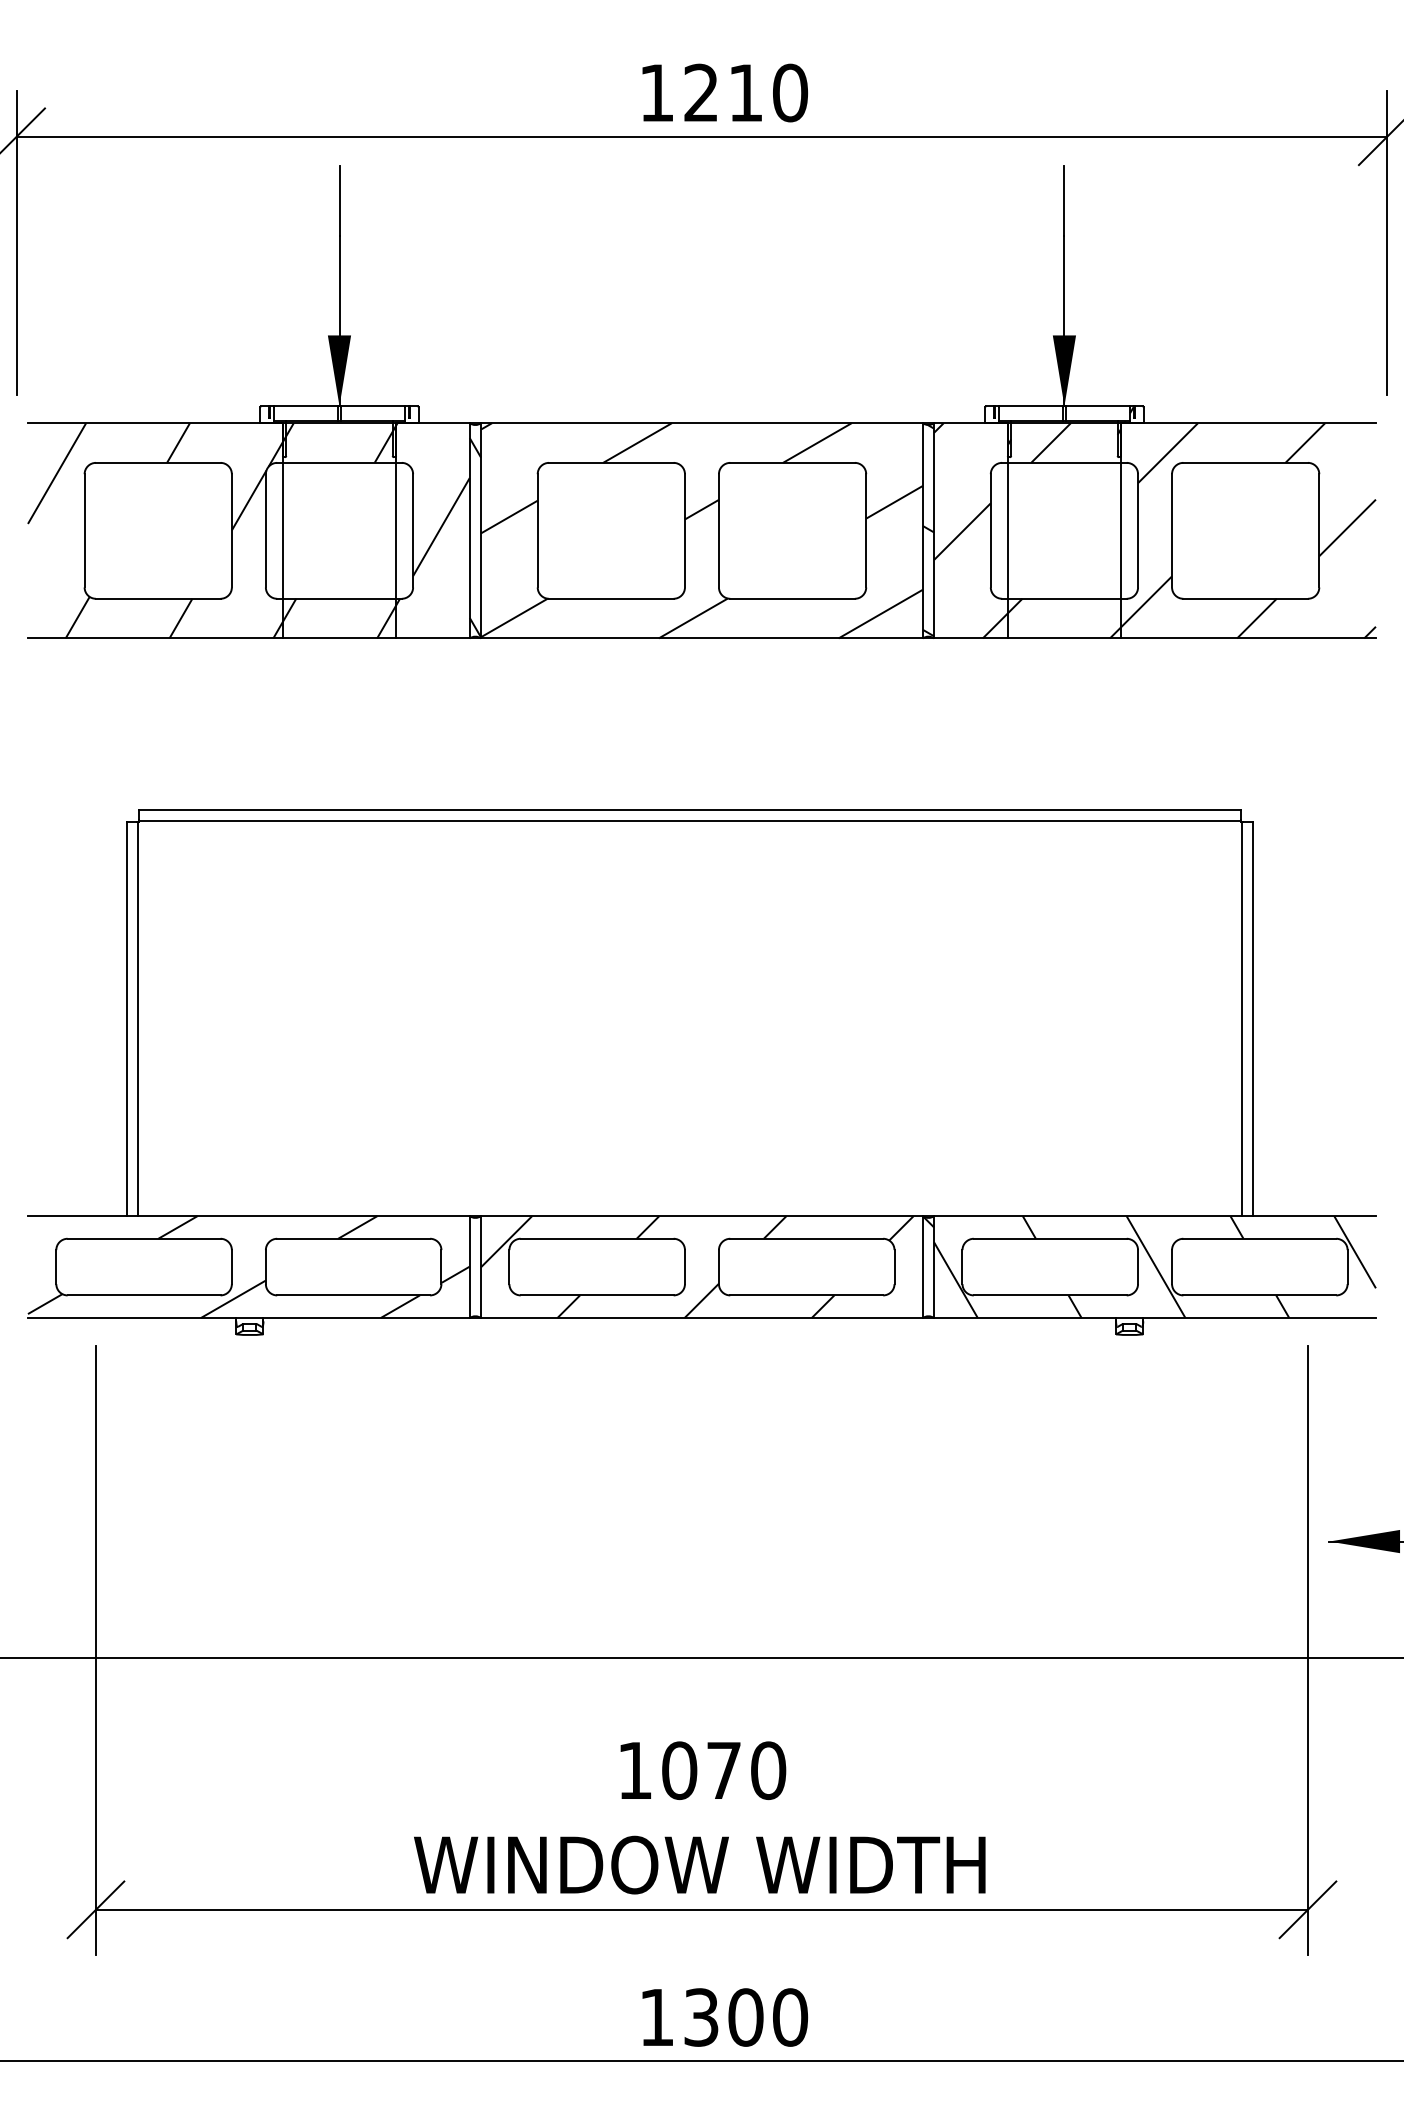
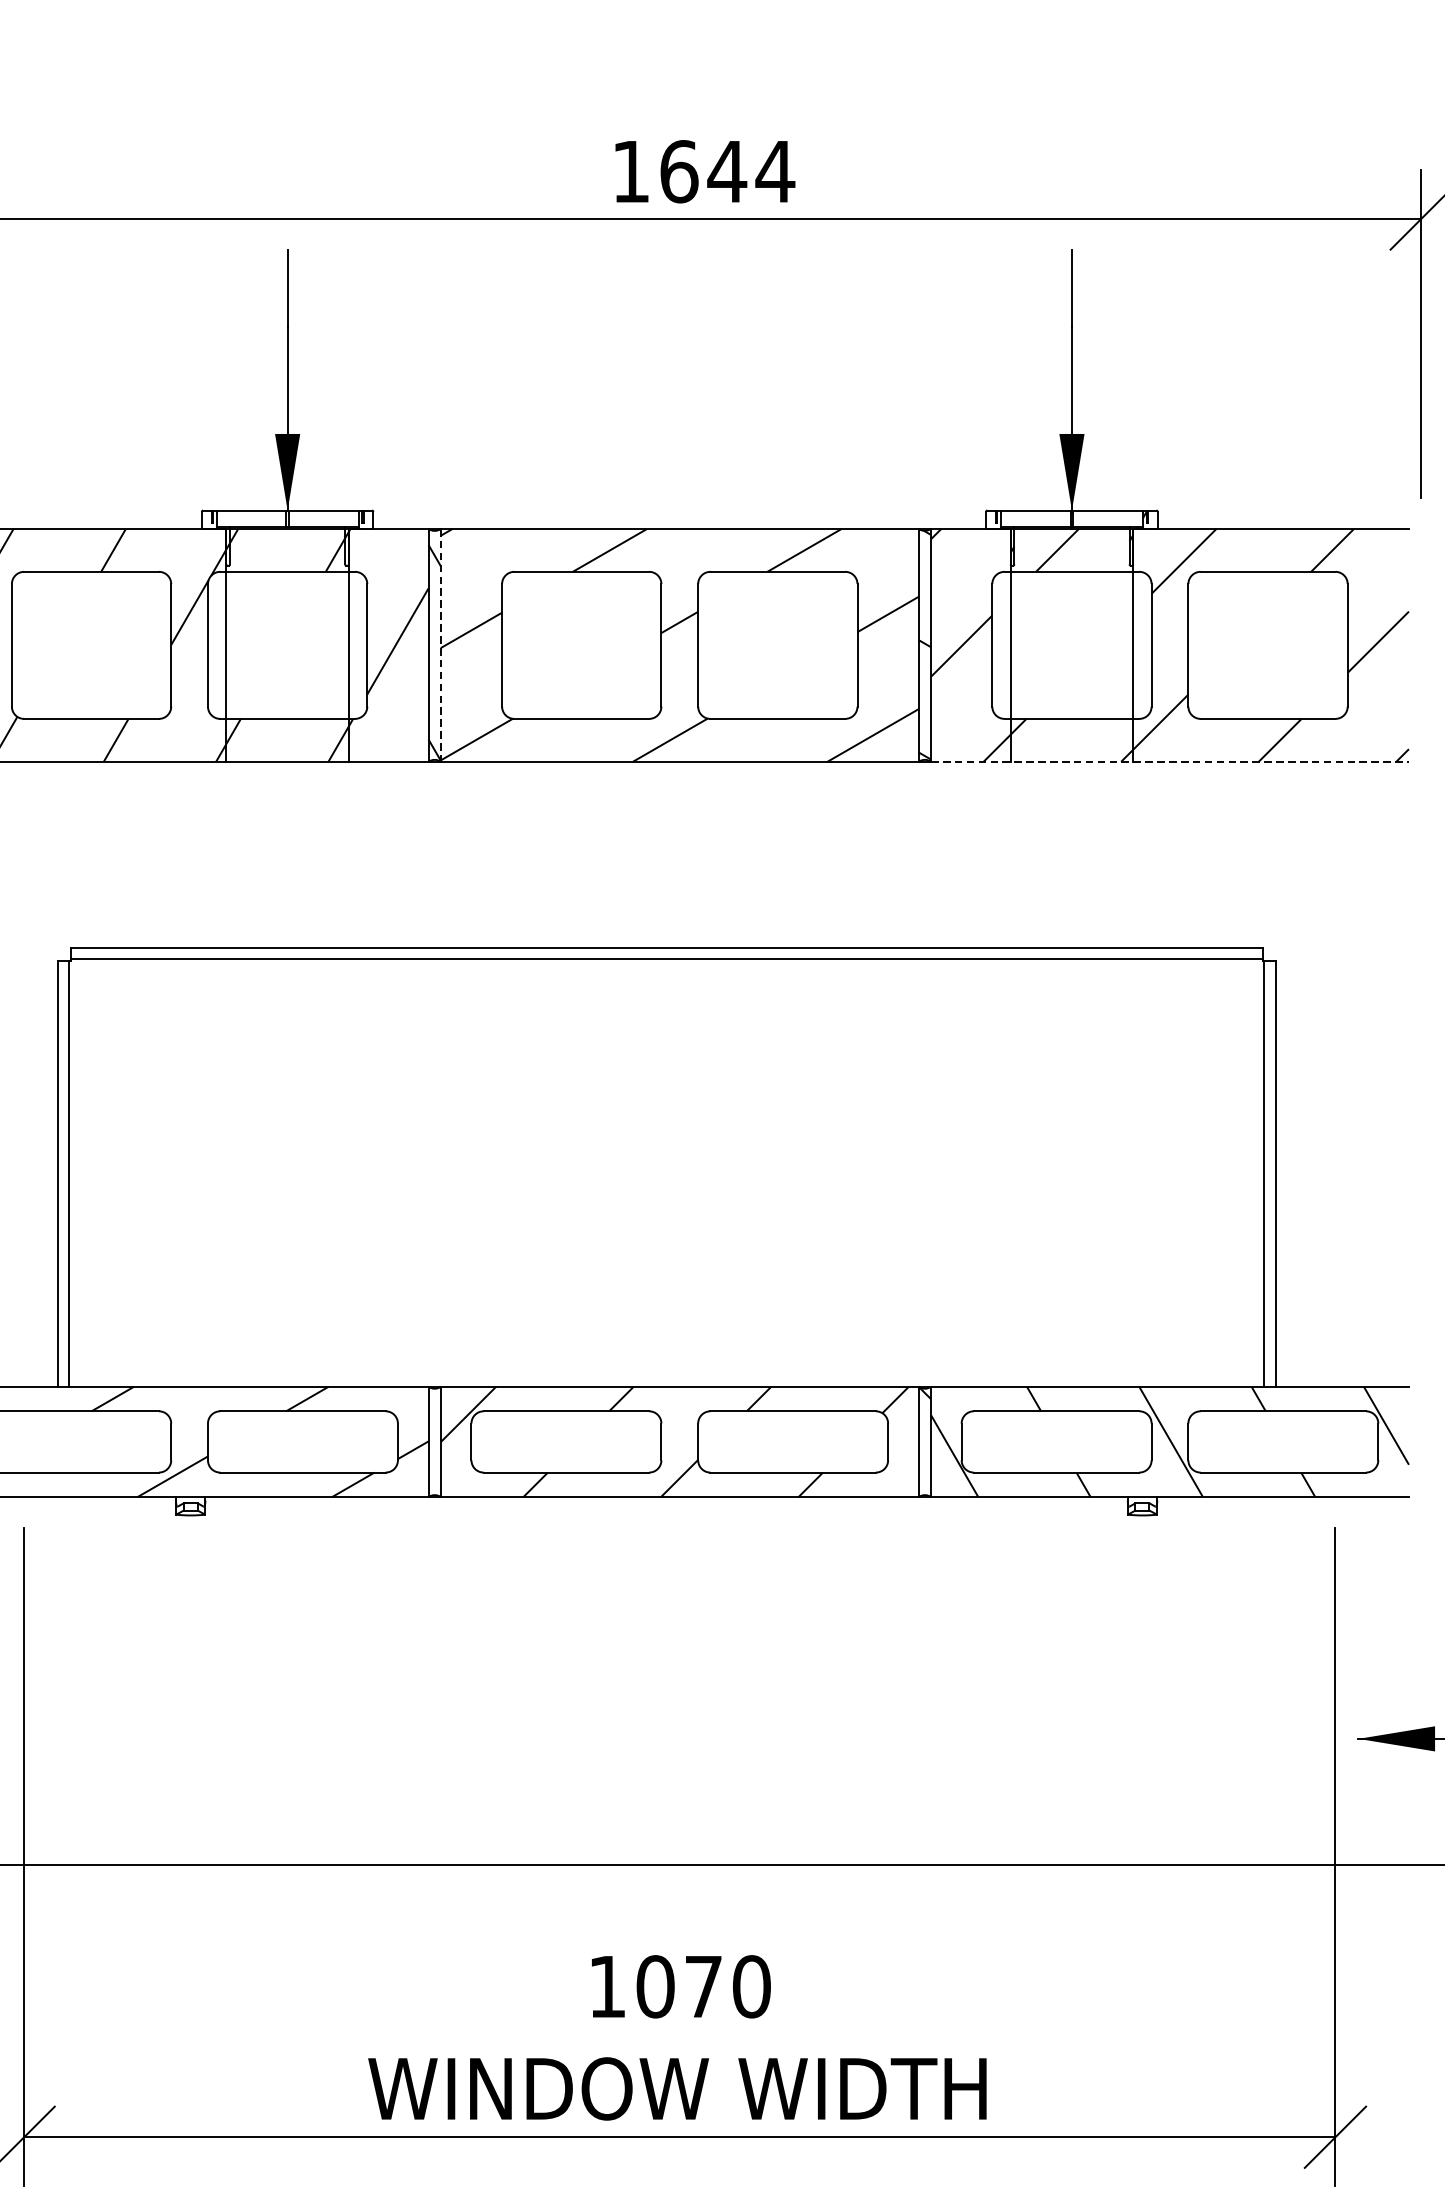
text: (746, 92) -> (727, 171), 1210 -> 1644
line: (481, 530) -> (441, 645), solid -> dashed
line: (1155, 638) -> (1170, 761), solid -> dashed

